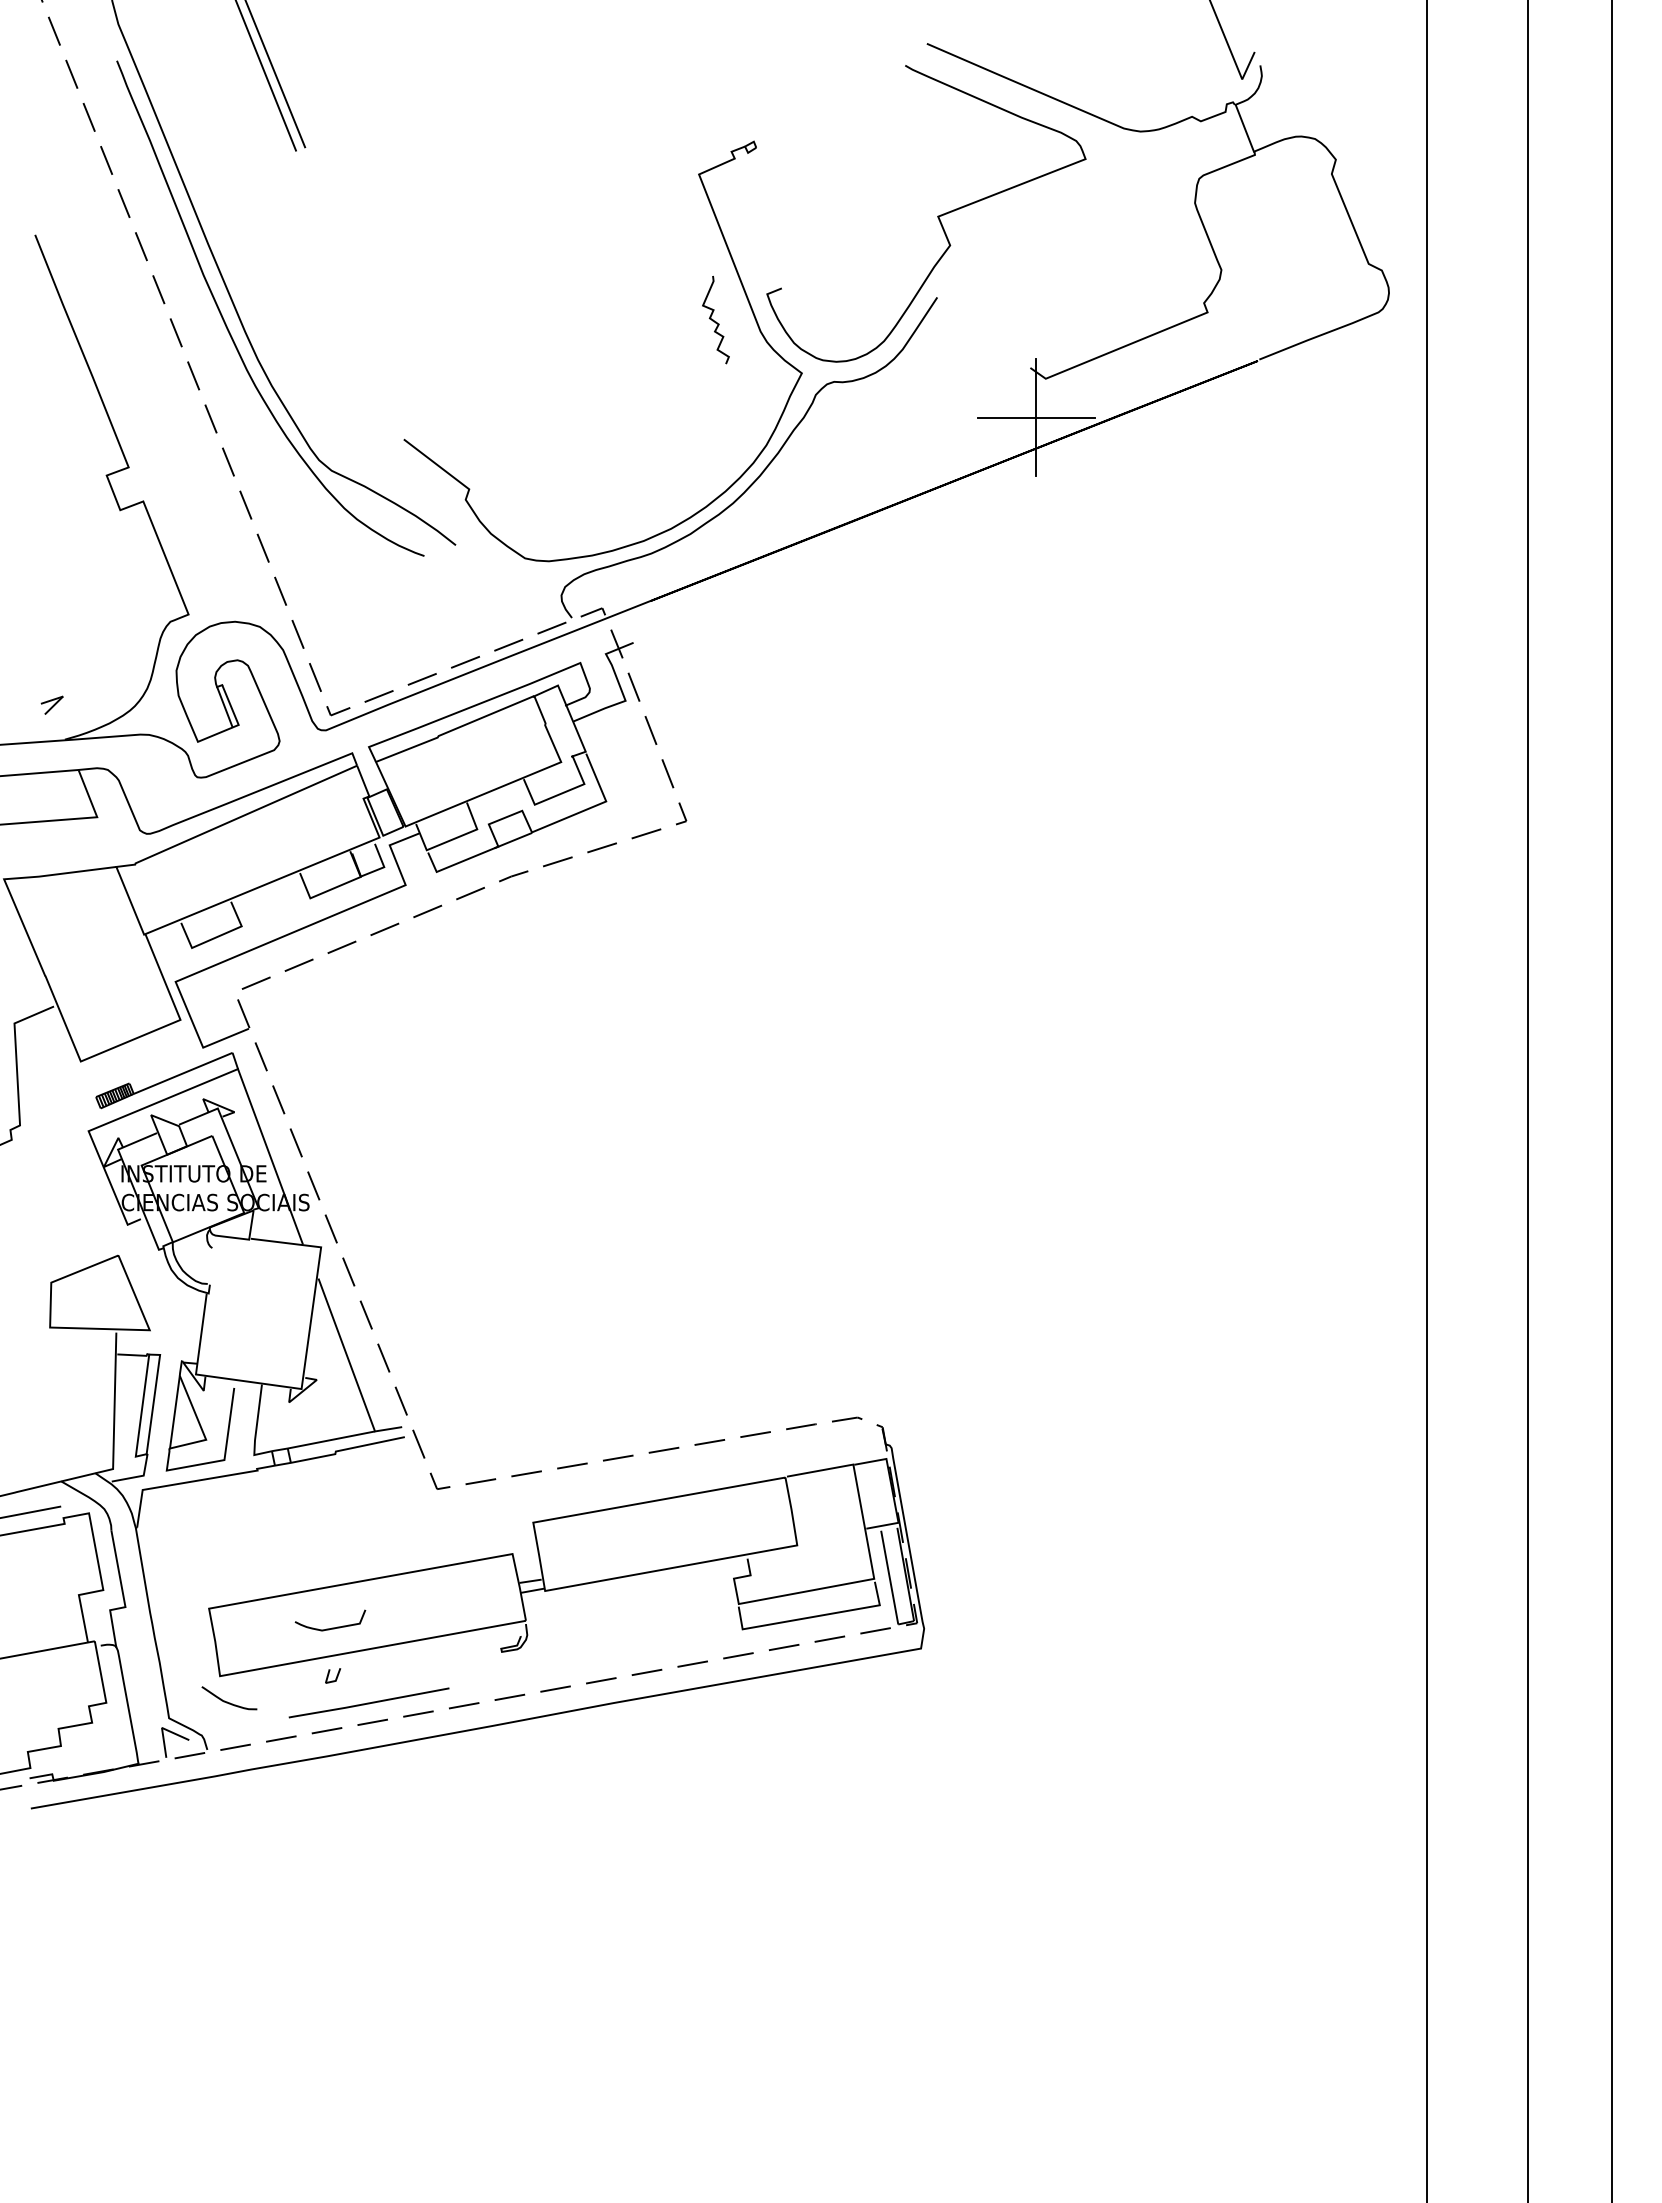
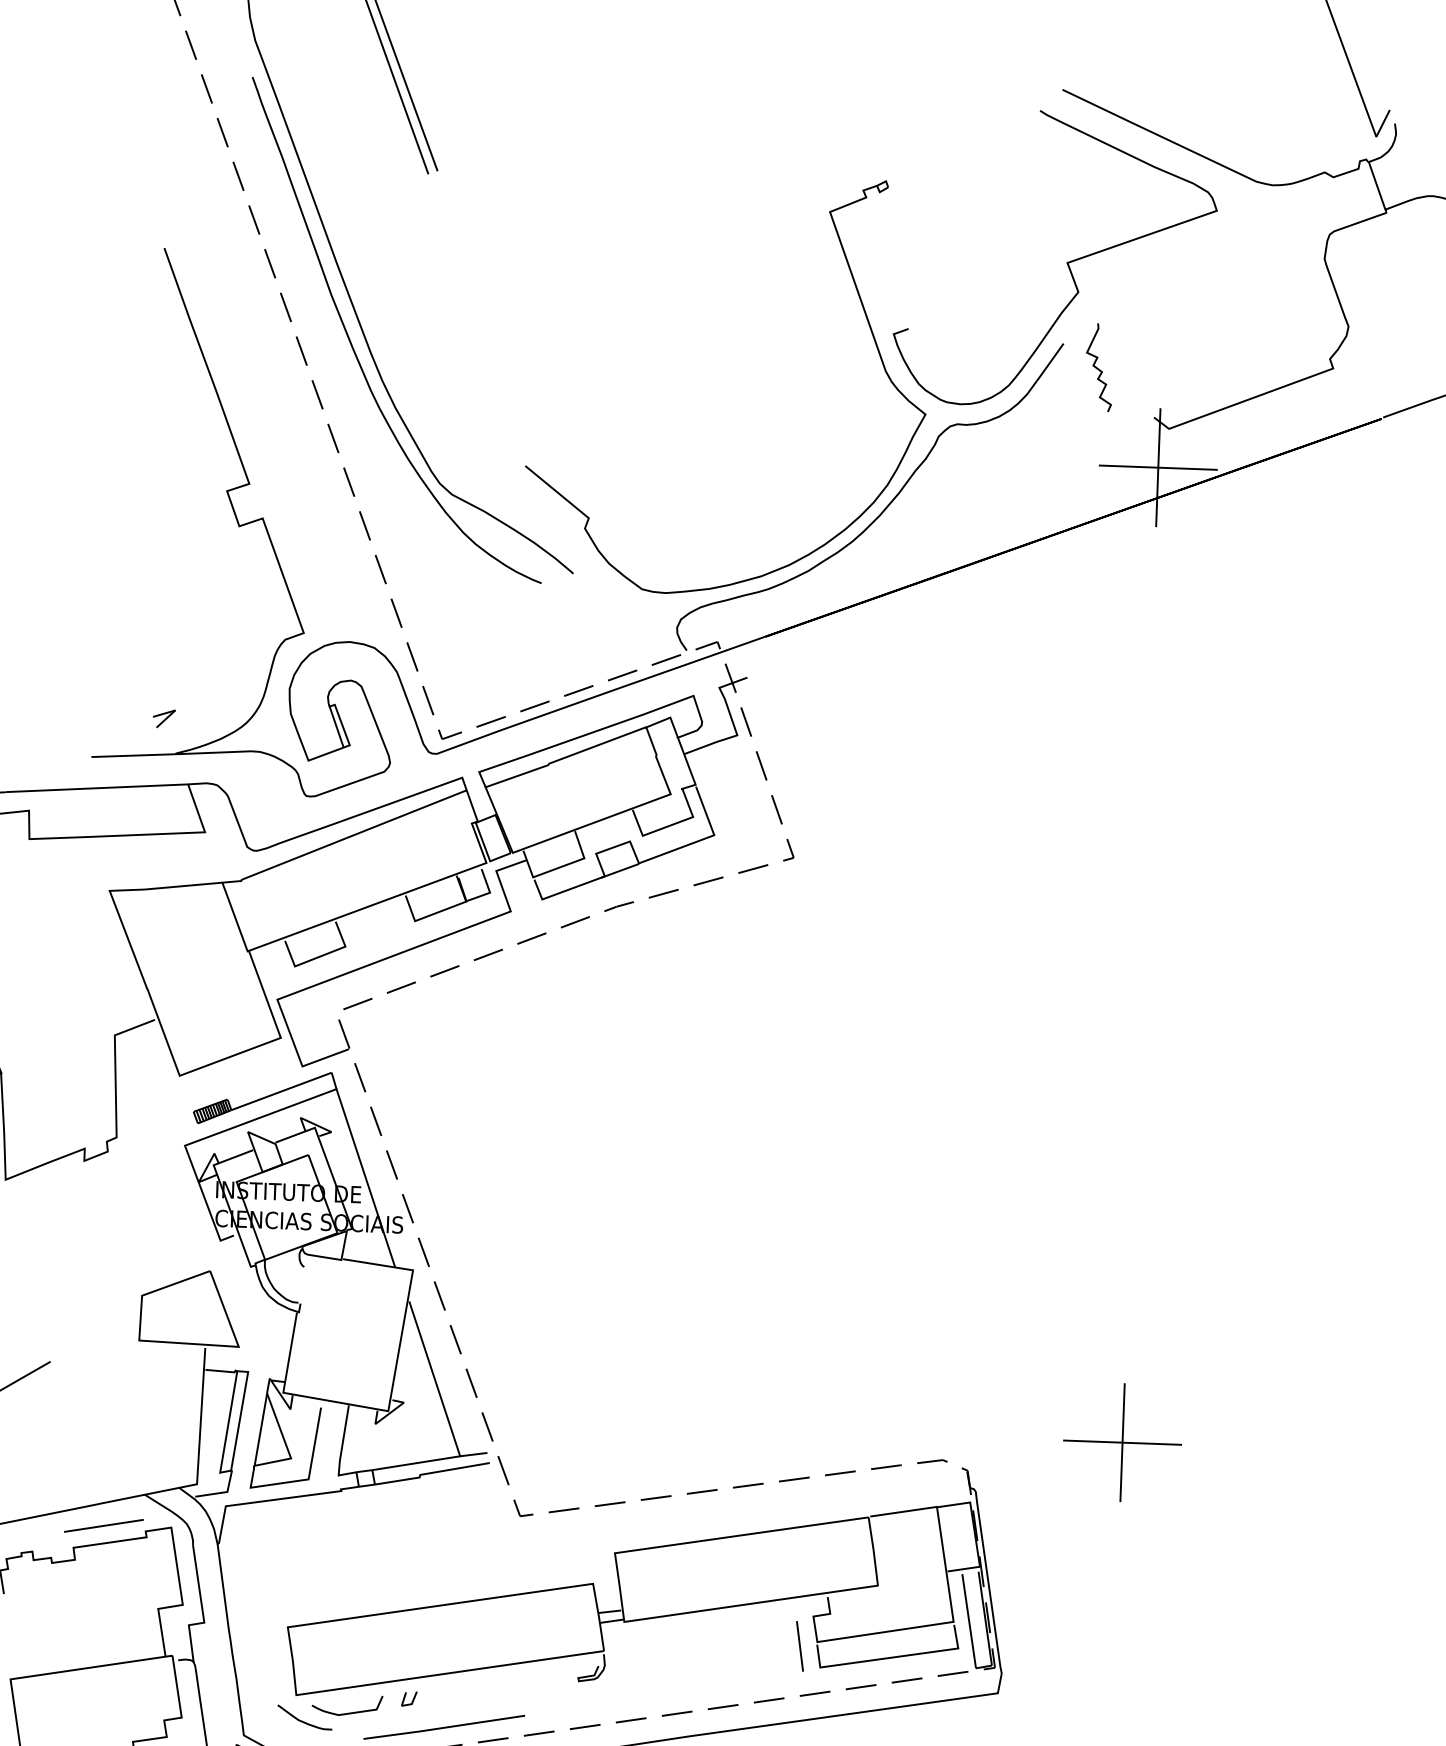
curve: (714, 320) -> (1097, 367), moved
part: (1036, 1393) -> (1122, 1442), added
line: (721, 1608) -> (799, 1645), added
curve: (331, 1627) -> (348, 1712), moved

